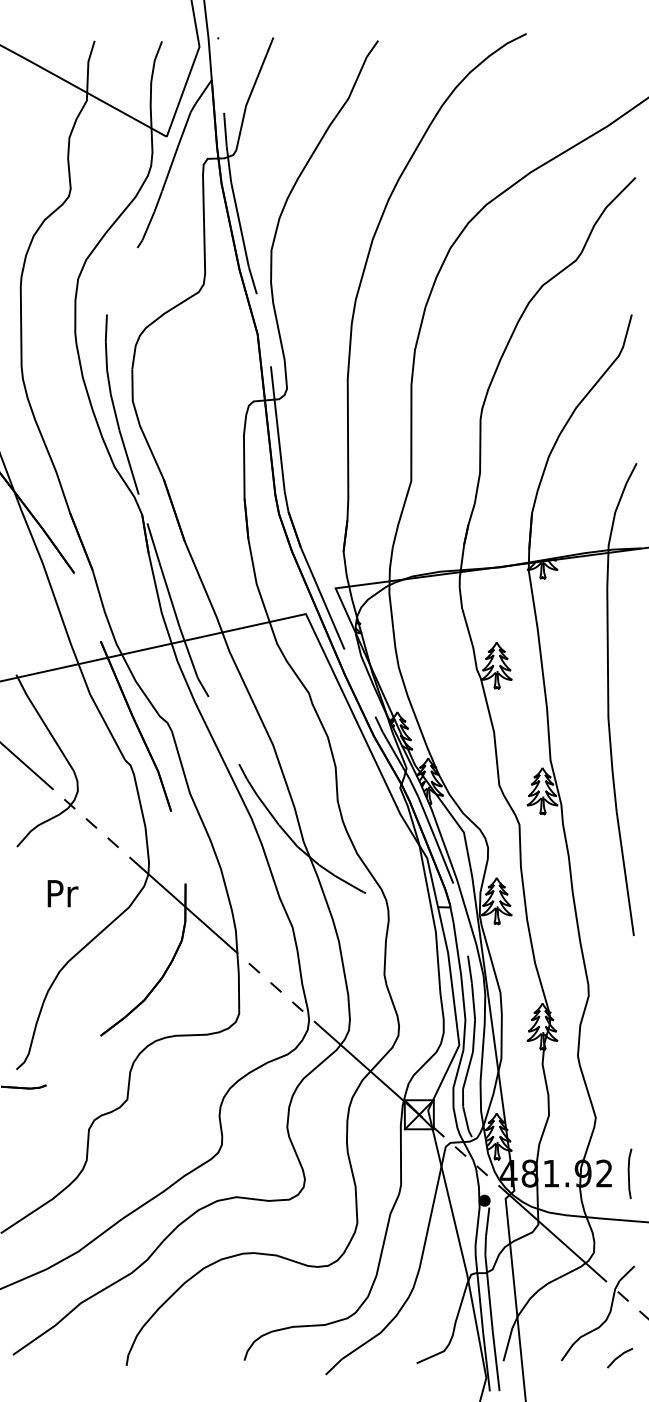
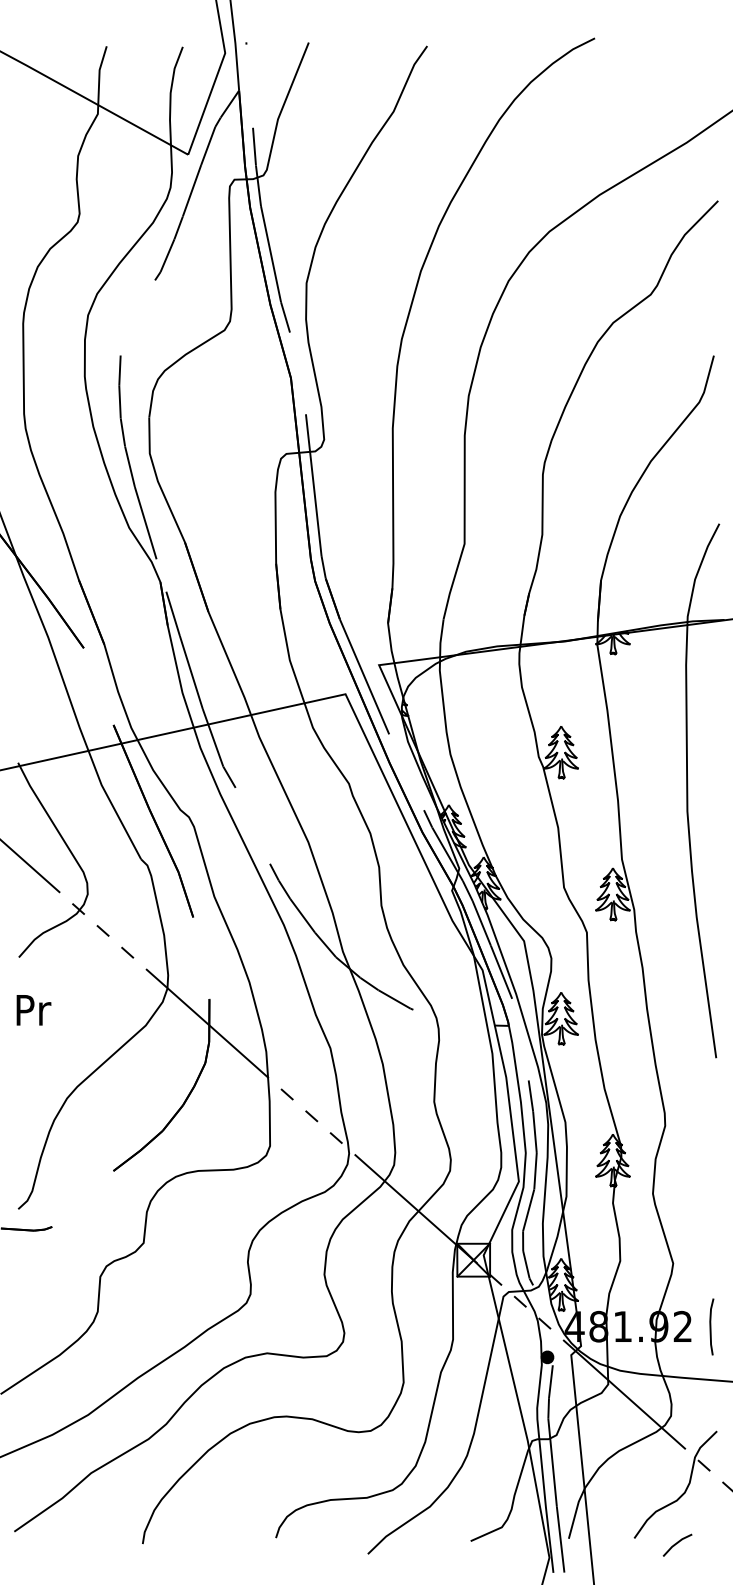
text: (62, 893) -> (33, 1010), moved
line: (619, 1356) -> (677, 1543), moved

